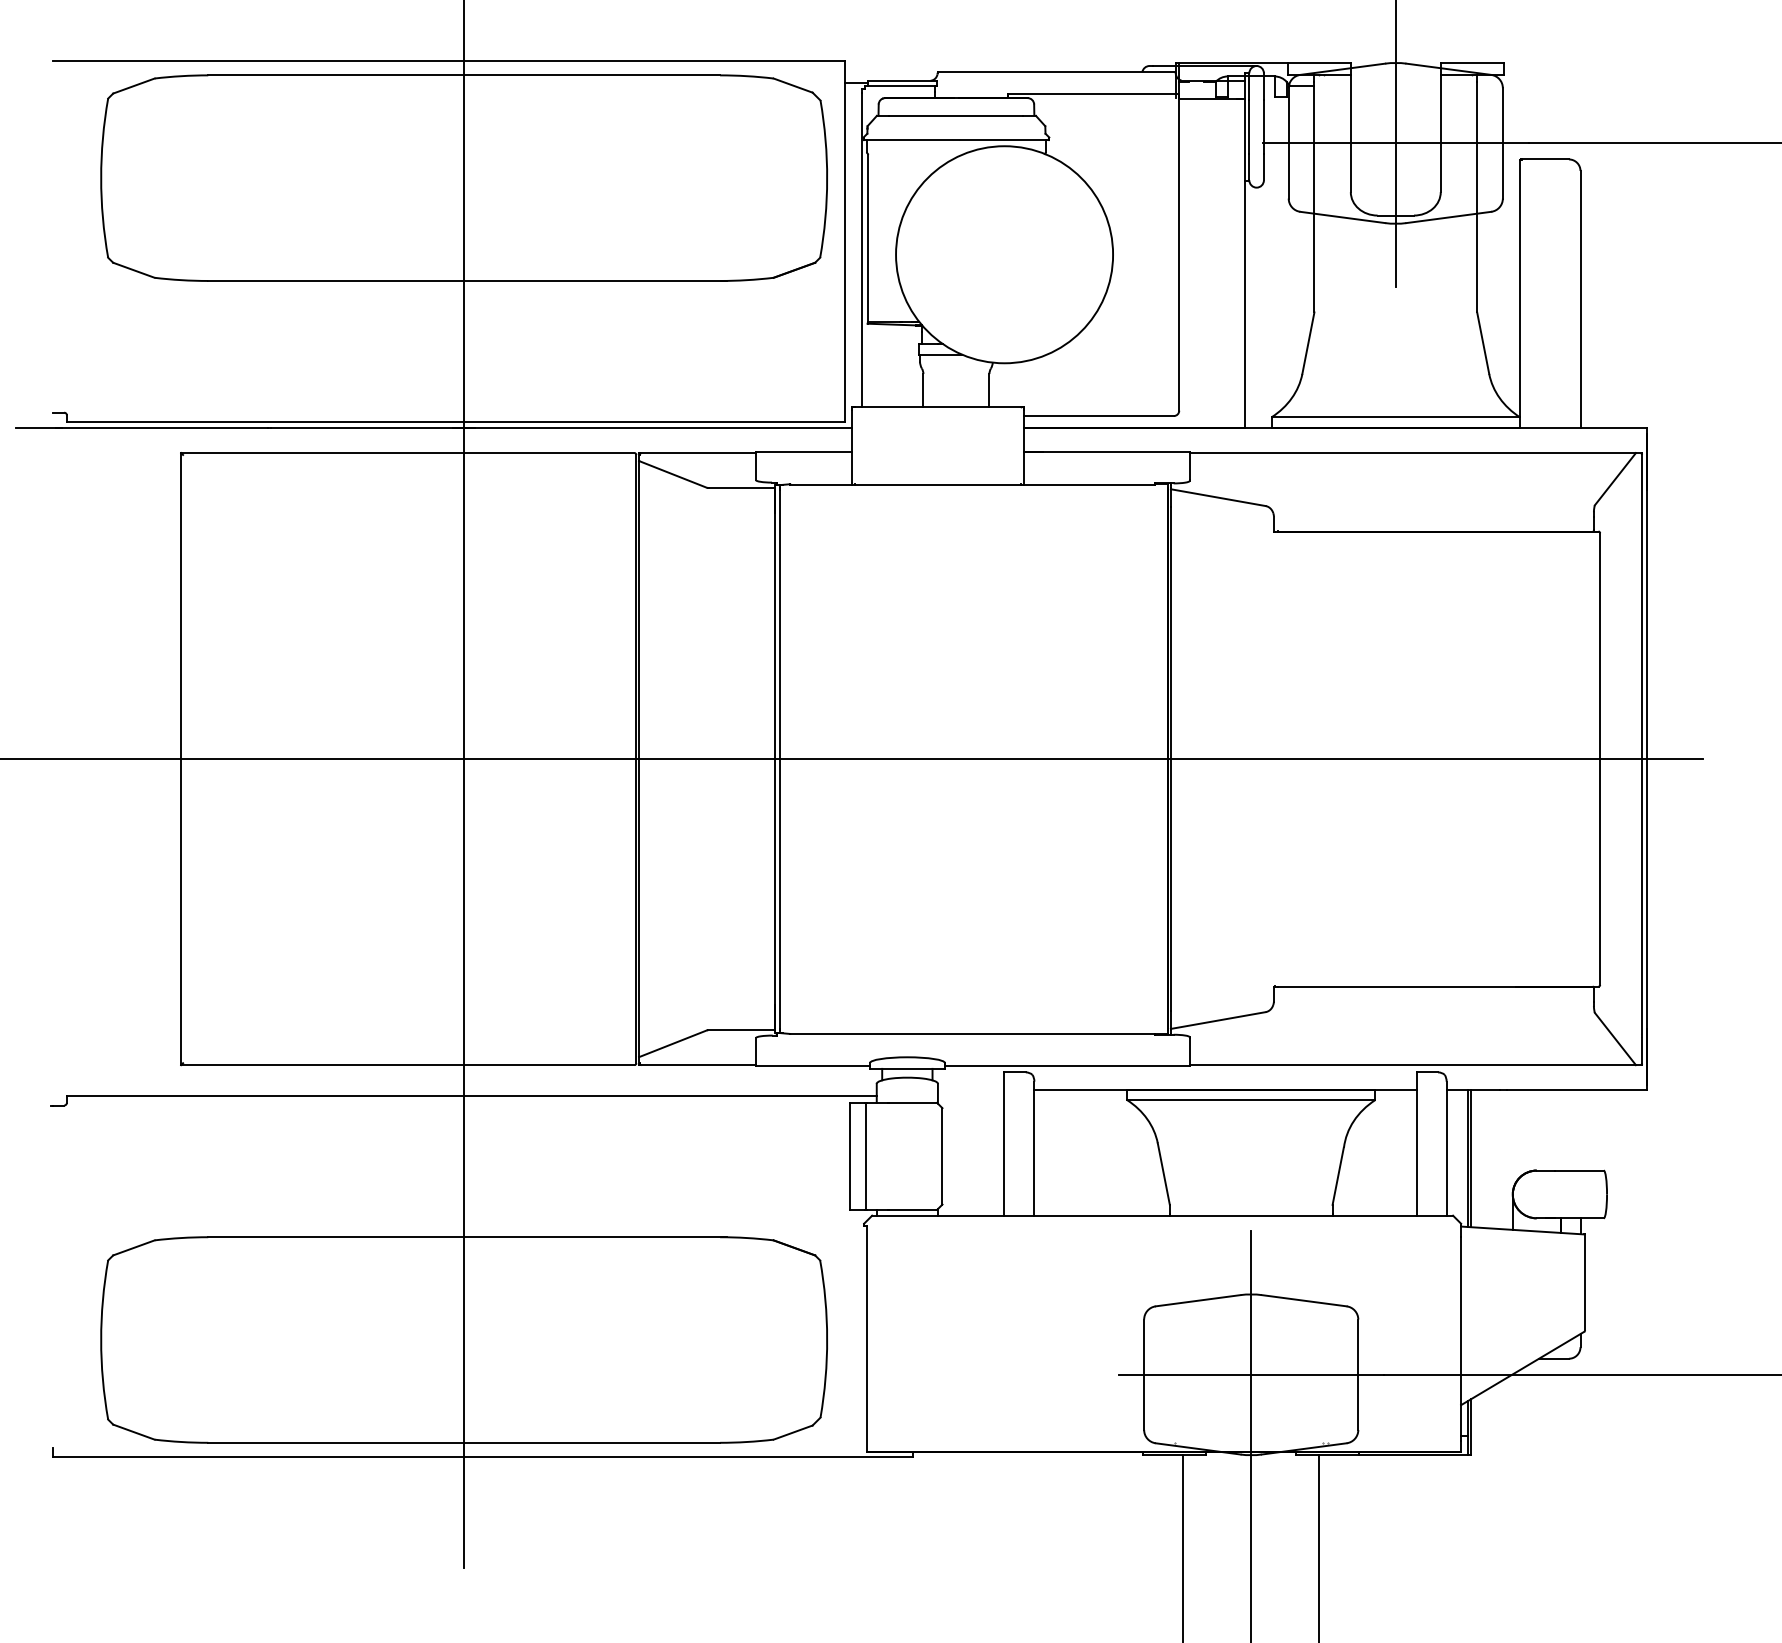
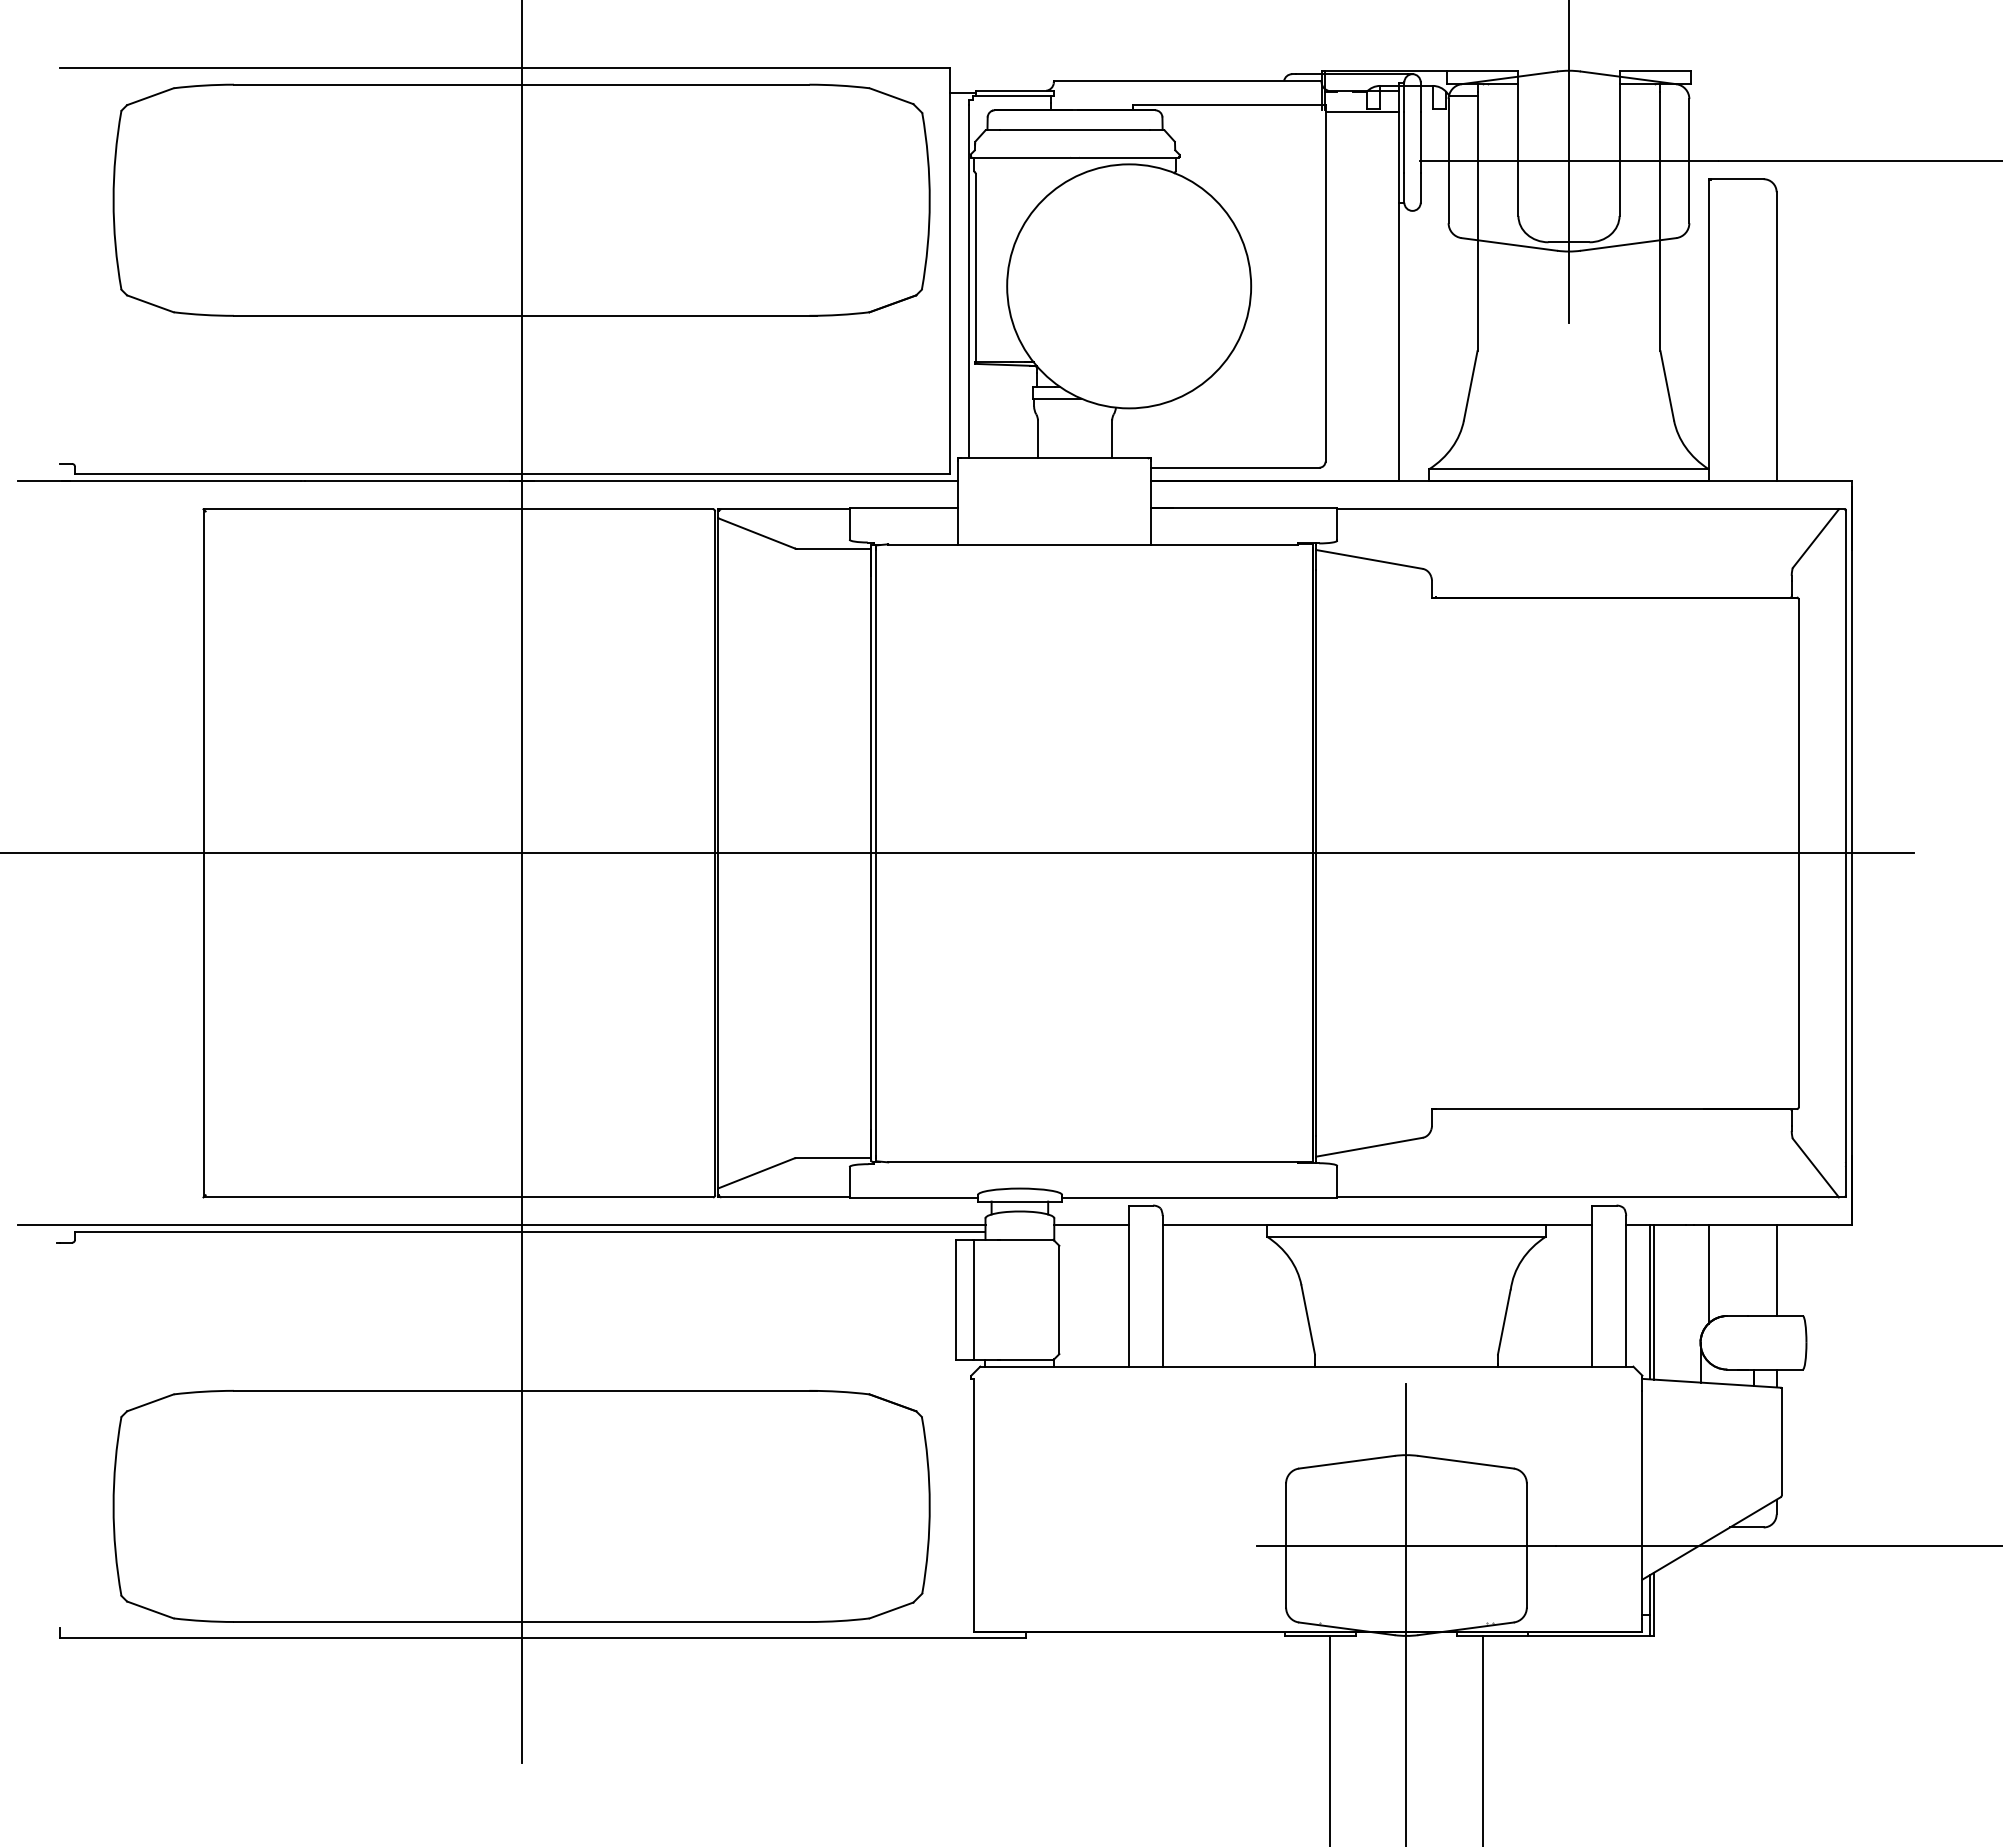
line: (445, 1089) -> (500, 1224), added
line: (970, 1089) -> (1090, 1224), added
line: (1580, 1129) -> (1776, 1269), added
line: (1519, 1133) -> (1708, 1274), added

